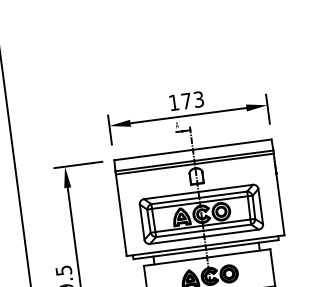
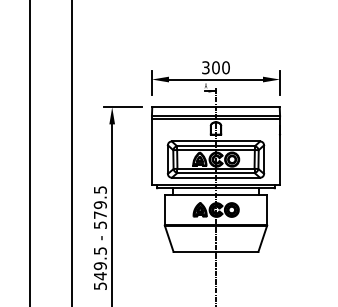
text: (185, 100) -> (215, 67), 173 -> 300

